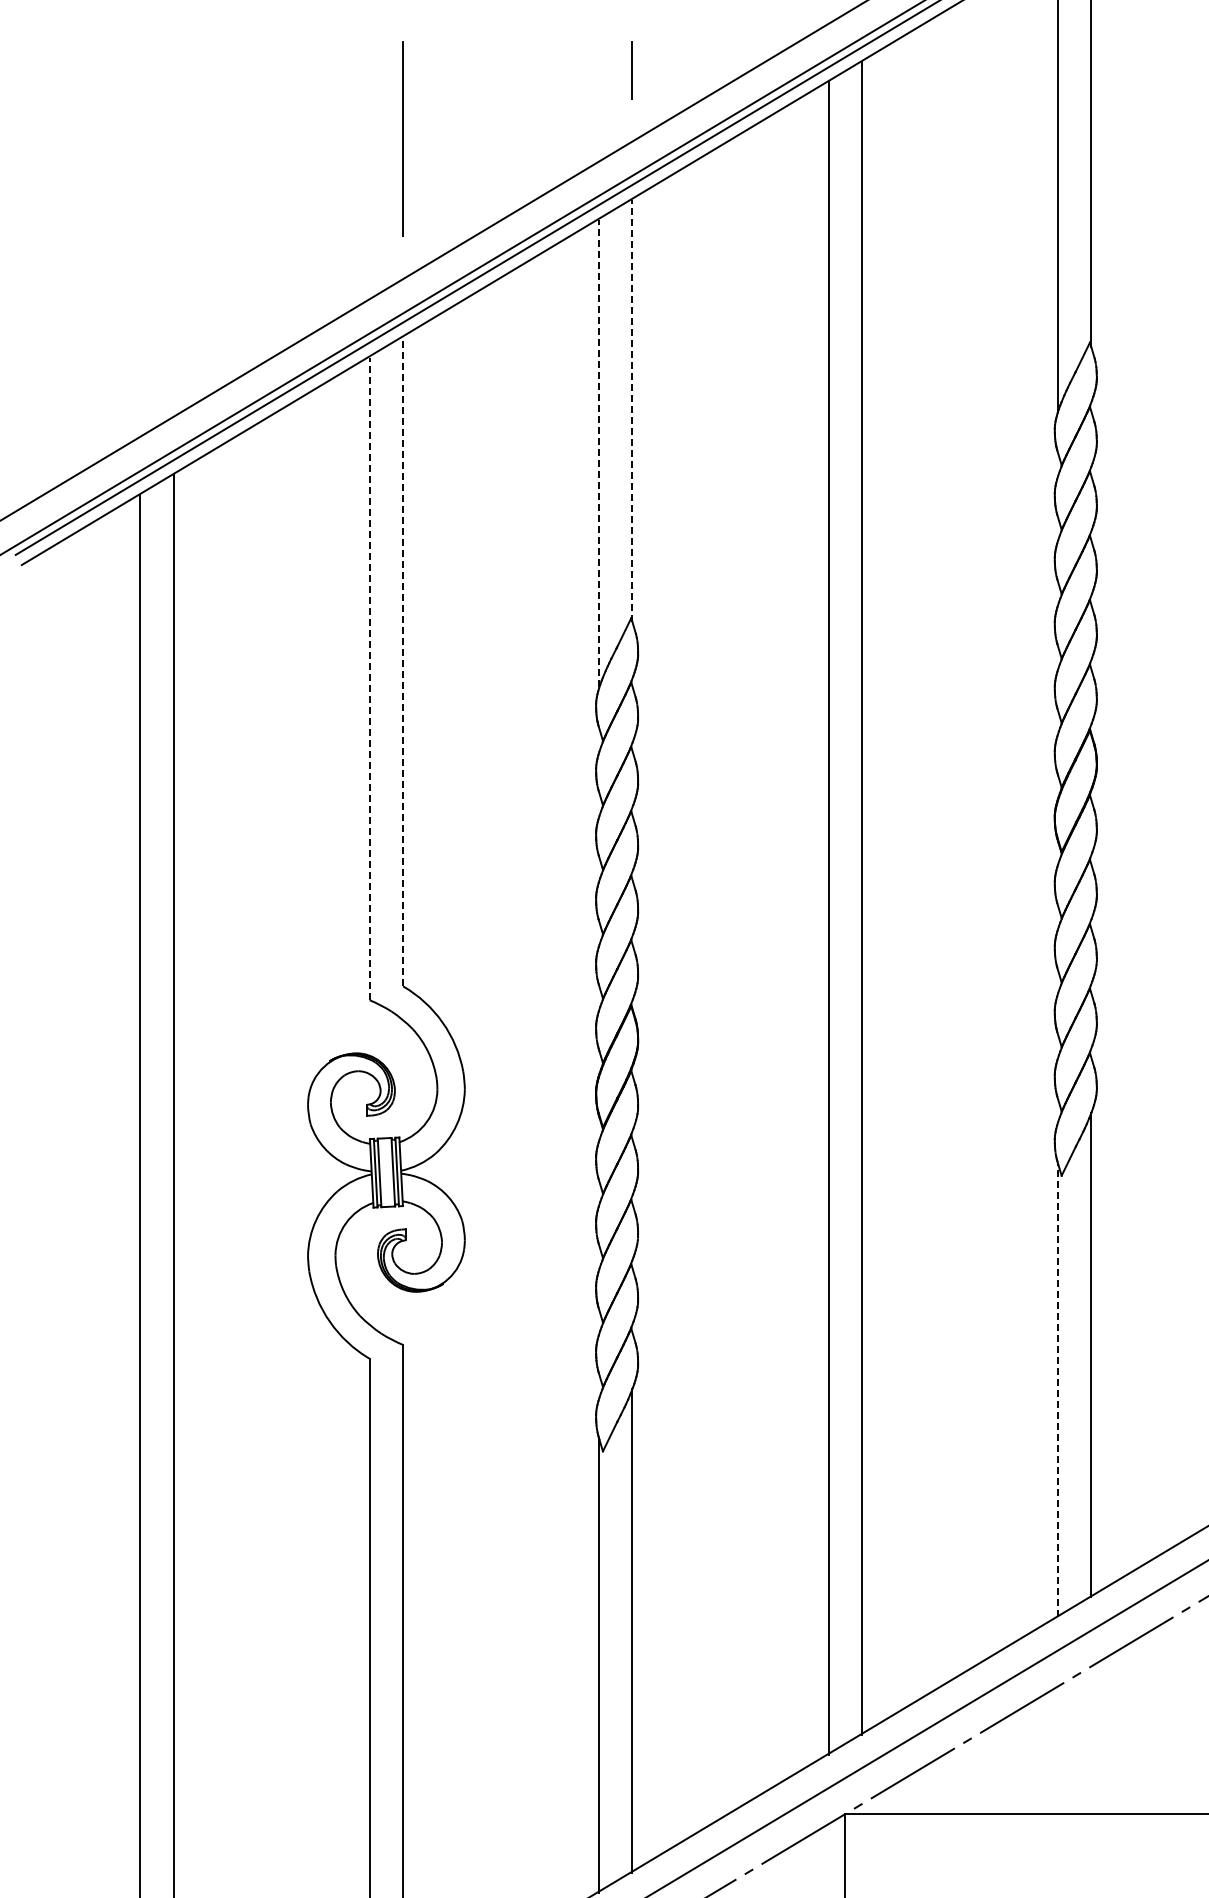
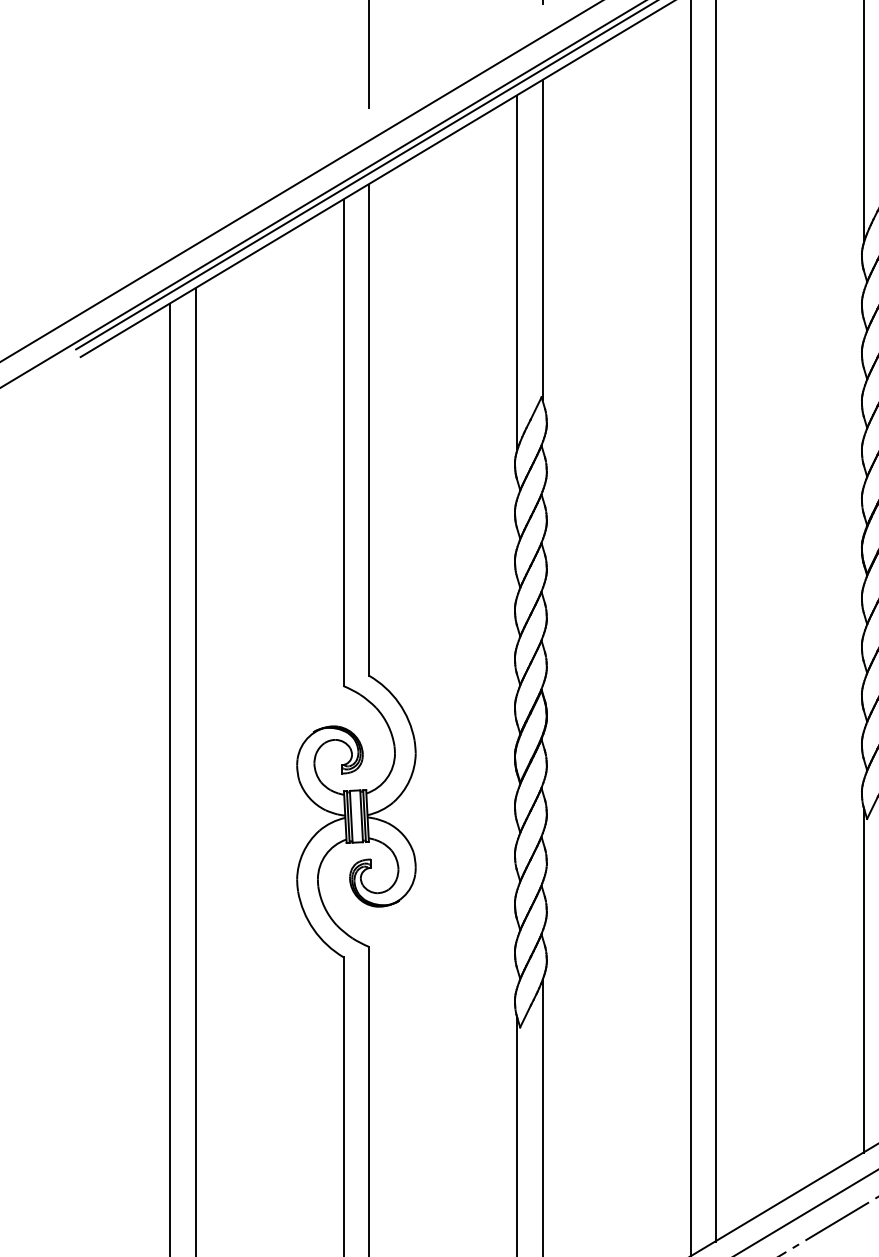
line: (632, 410) -> (542, 240), dashed -> solid
line: (599, 452) -> (517, 271), dashed -> solid
line: (403, 661) -> (369, 430), dashed -> solid
line: (369, 678) -> (343, 442), dashed -> solid
line: (1057, 1389) -> (863, 980), dashed -> solid

